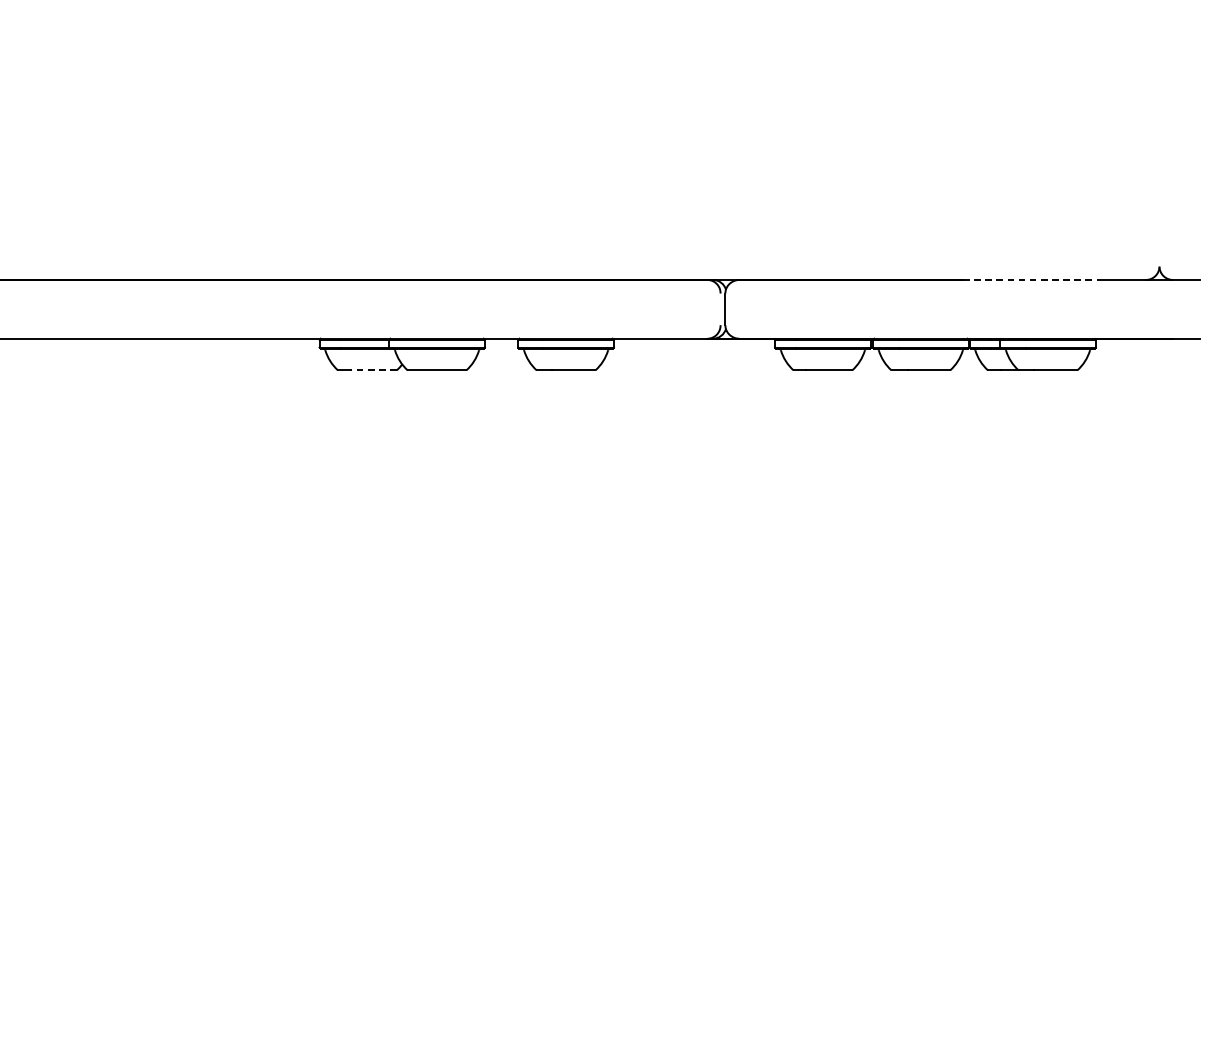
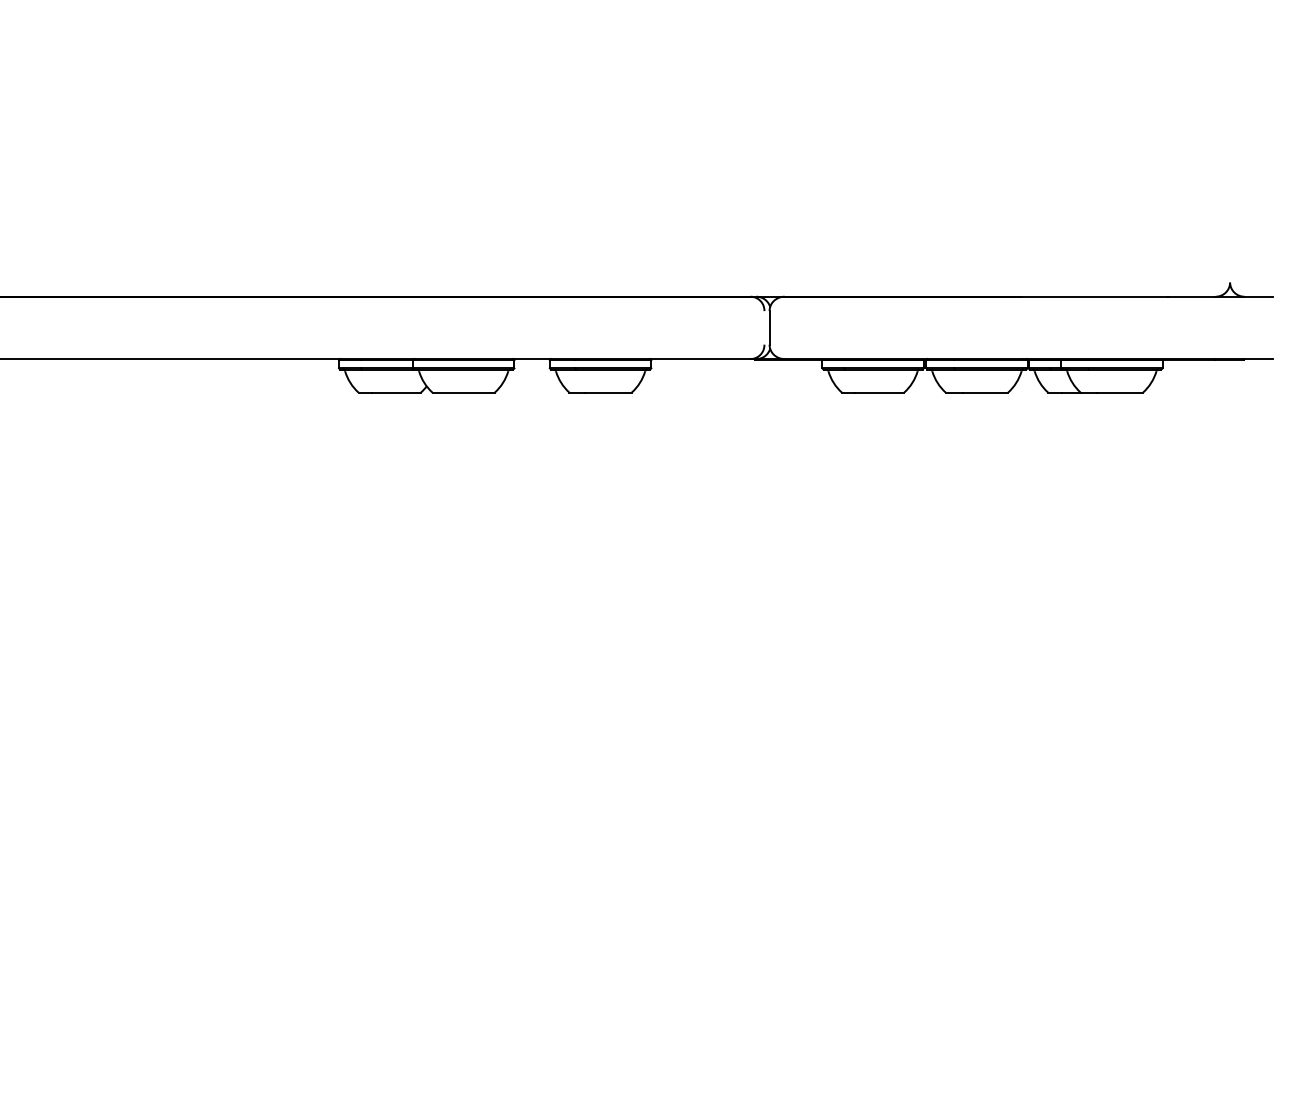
line: (1032, 279) -> (1095, 296), dashed -> solid
line: (372, 370) -> (395, 392), dashed -> solid

